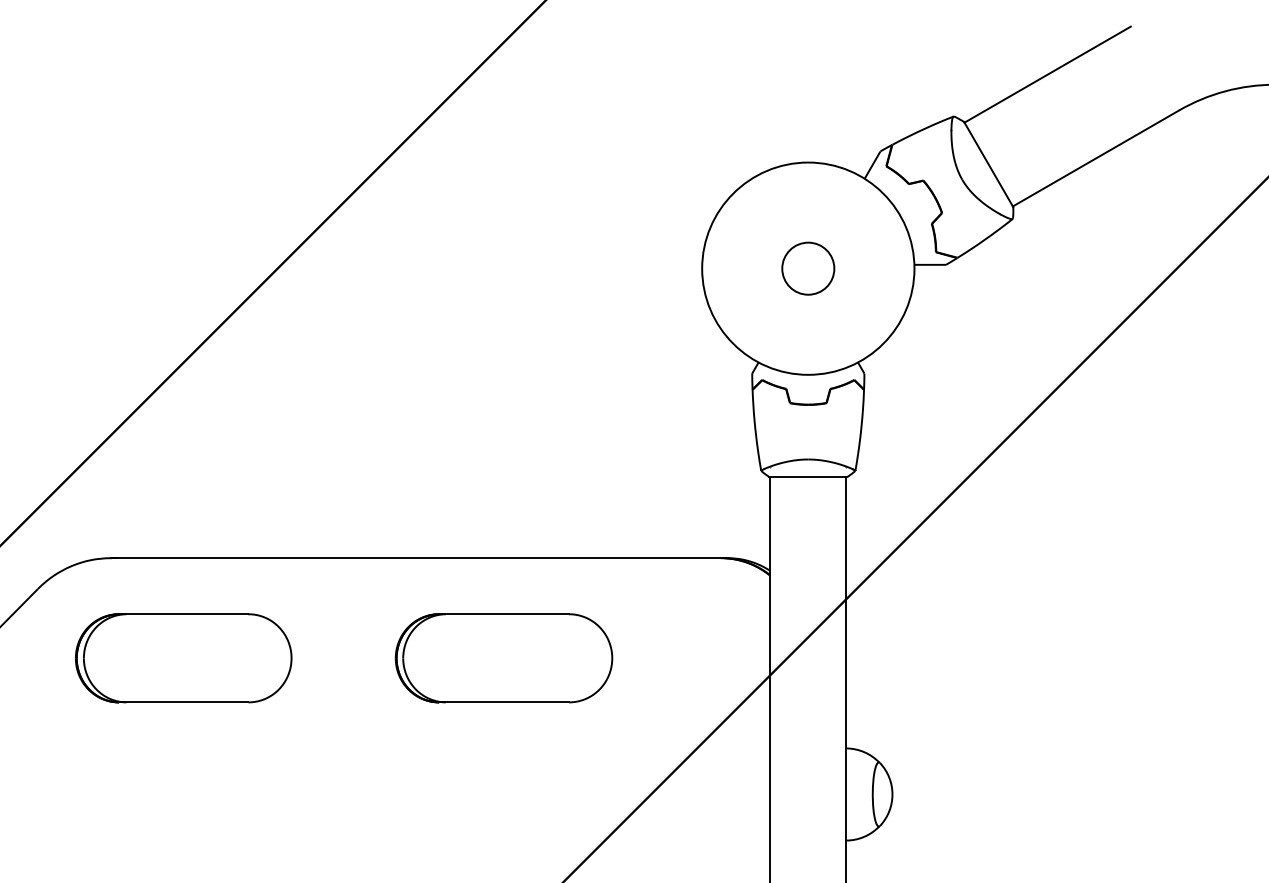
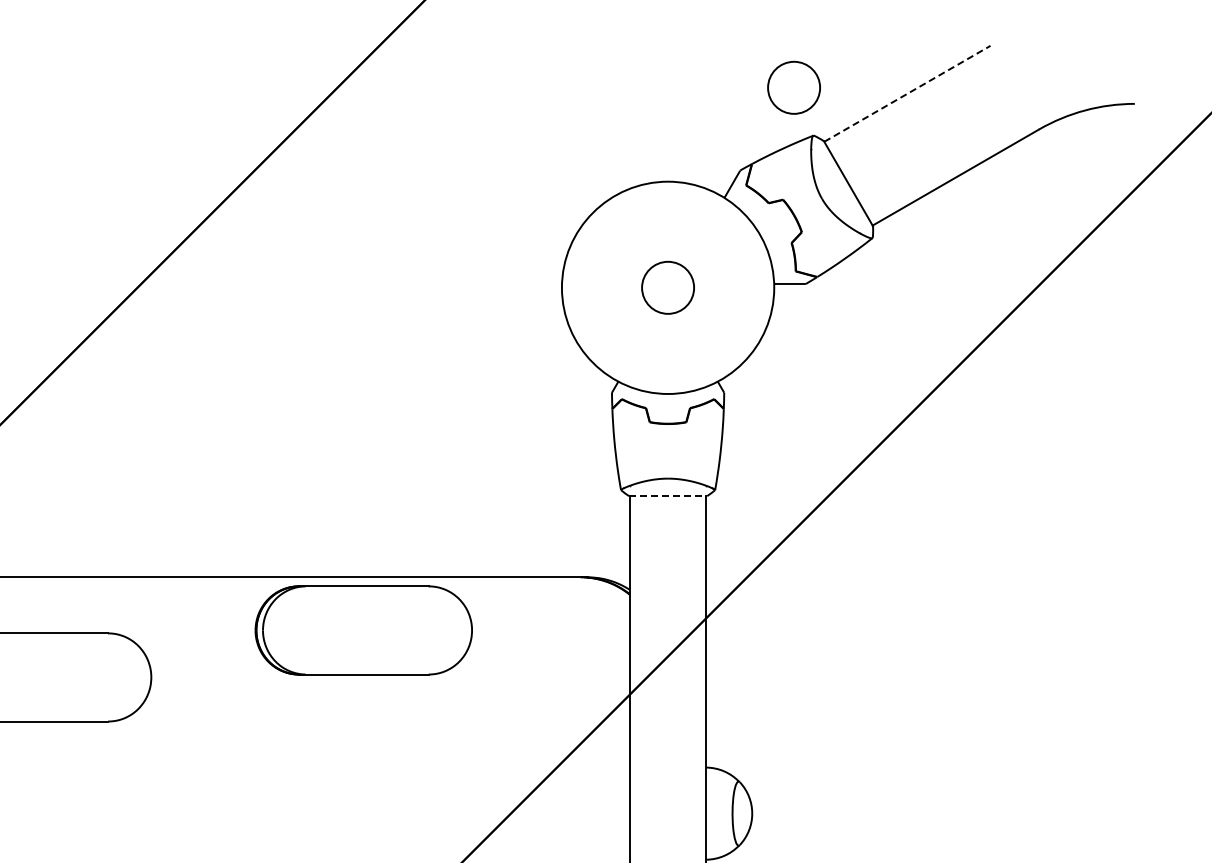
circle: (934, 68) -> (794, 87), added
line: (1047, 74) -> (907, 93), solid -> dashed
line: (808, 476) -> (668, 495), solid -> dashed
part: (503, 658) -> (363, 630), moved

